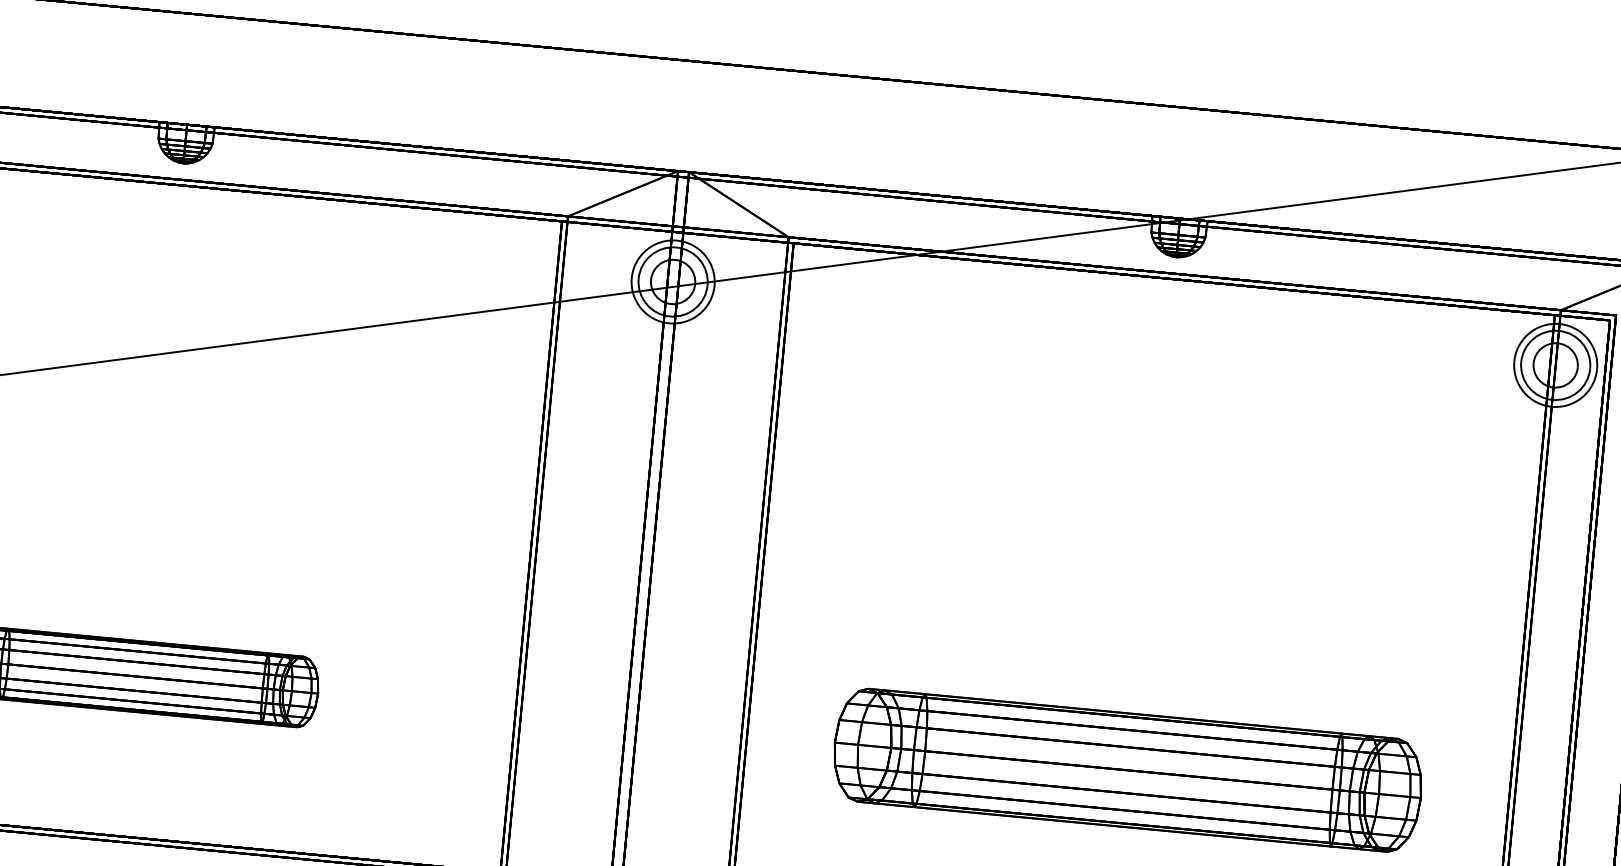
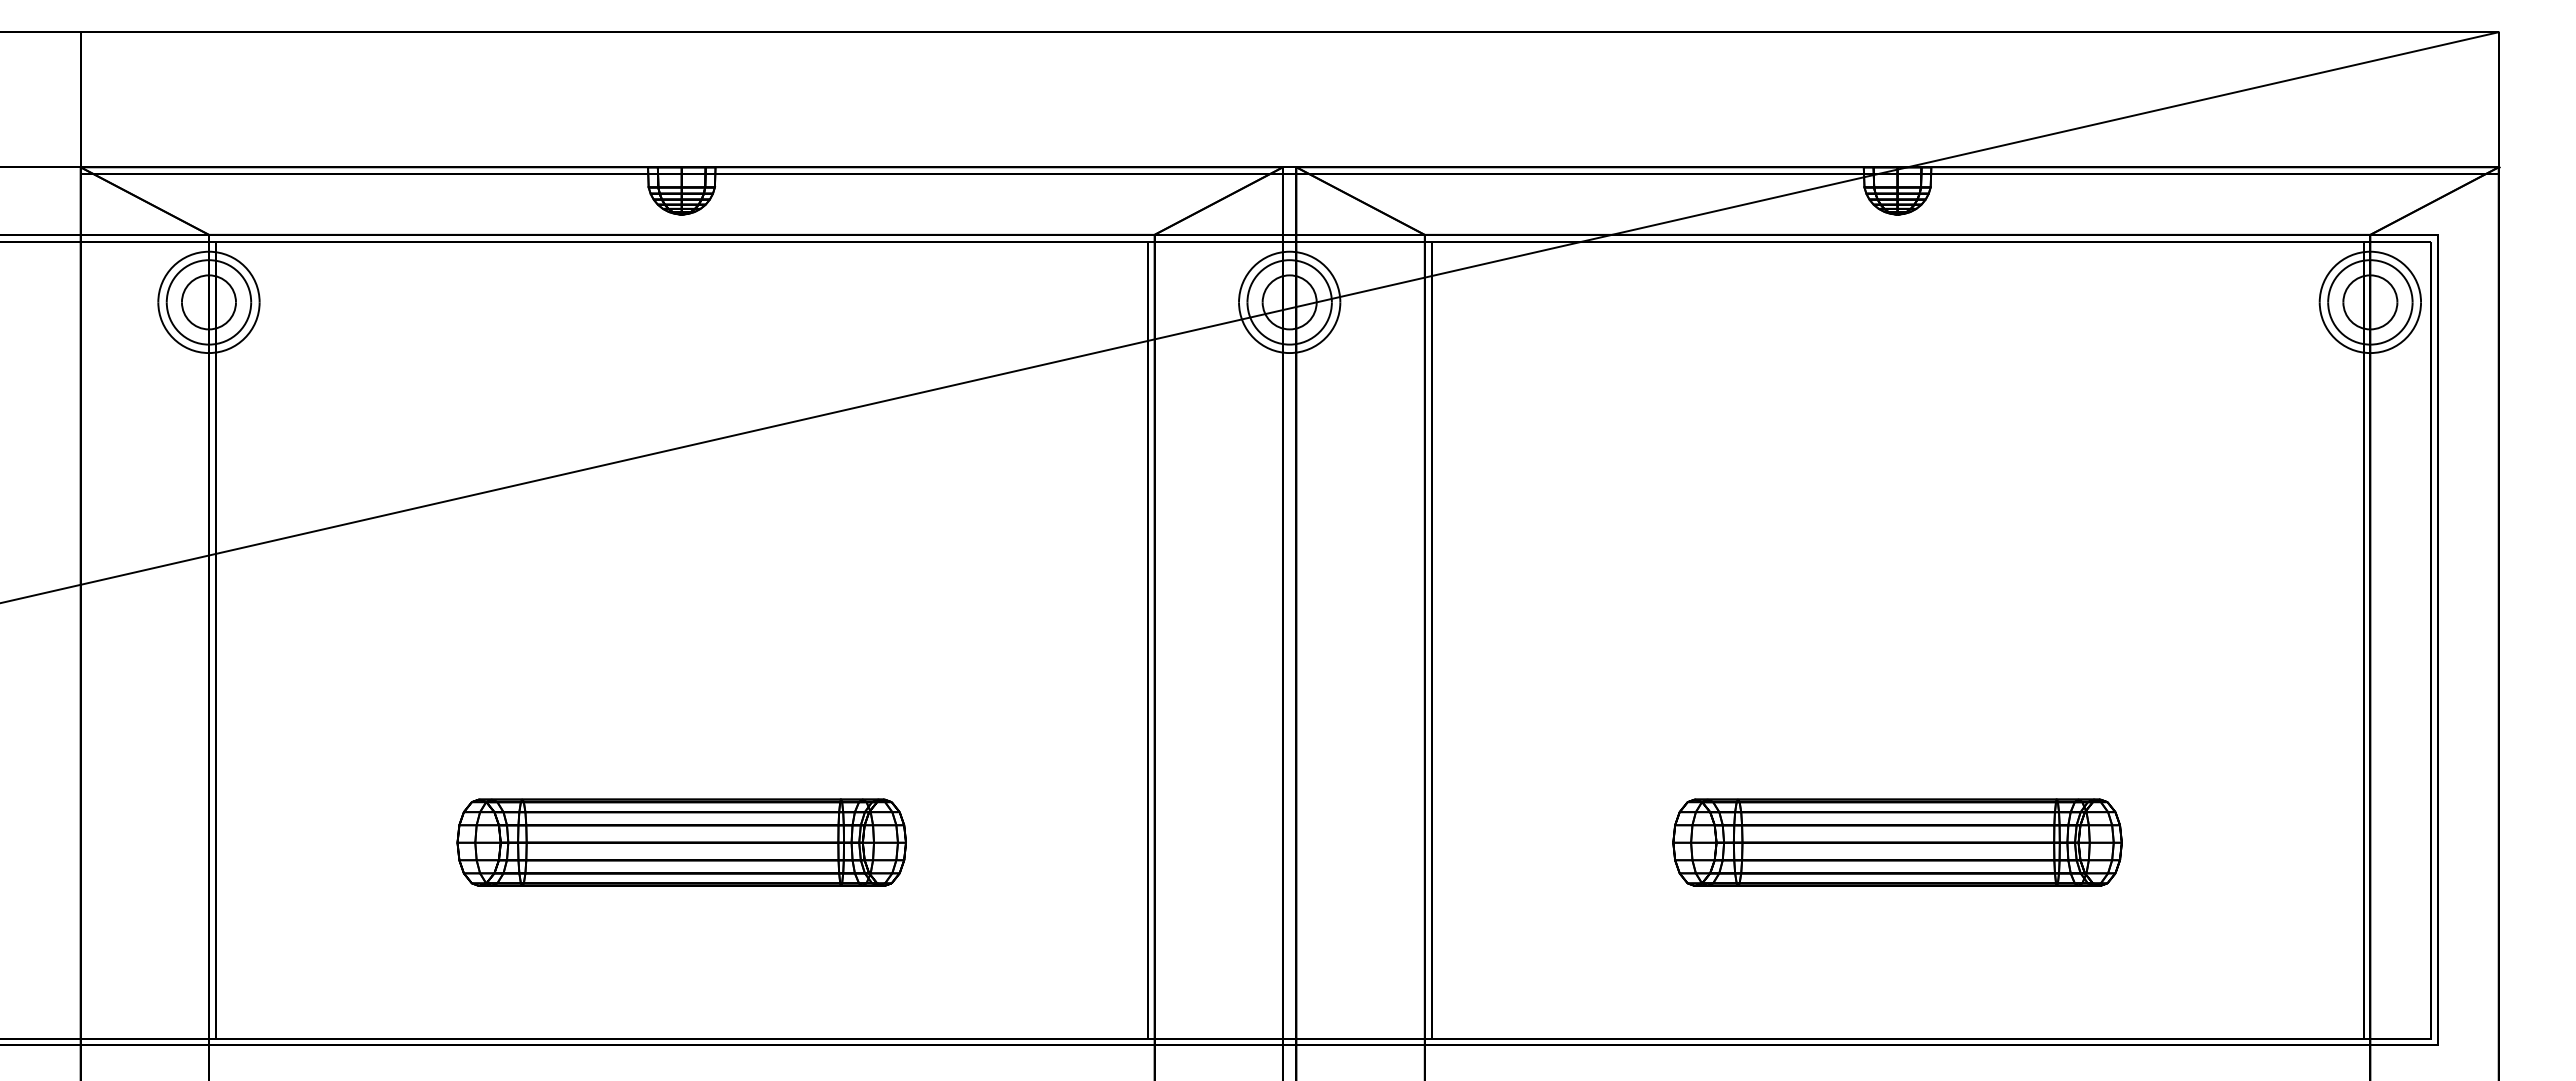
part: (1127, 769) -> (1897, 842), size x0.62

